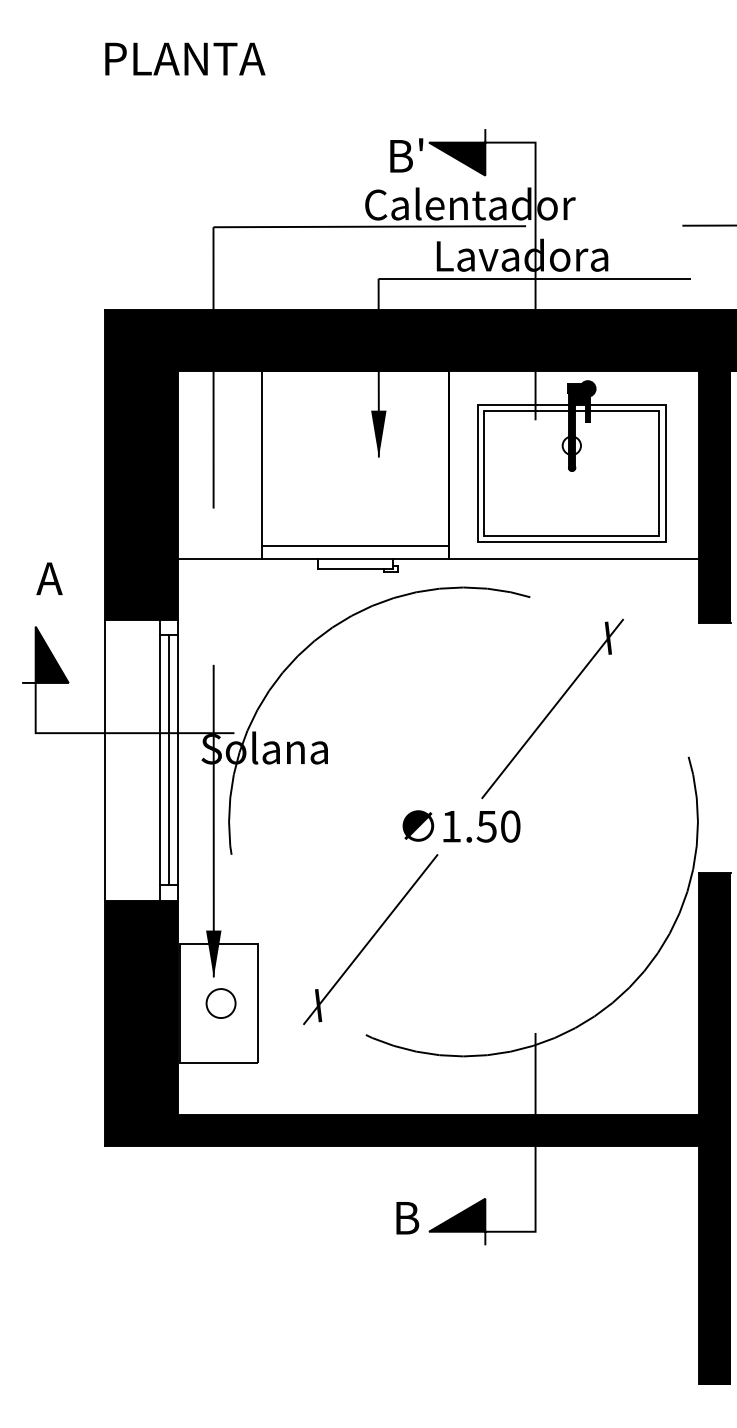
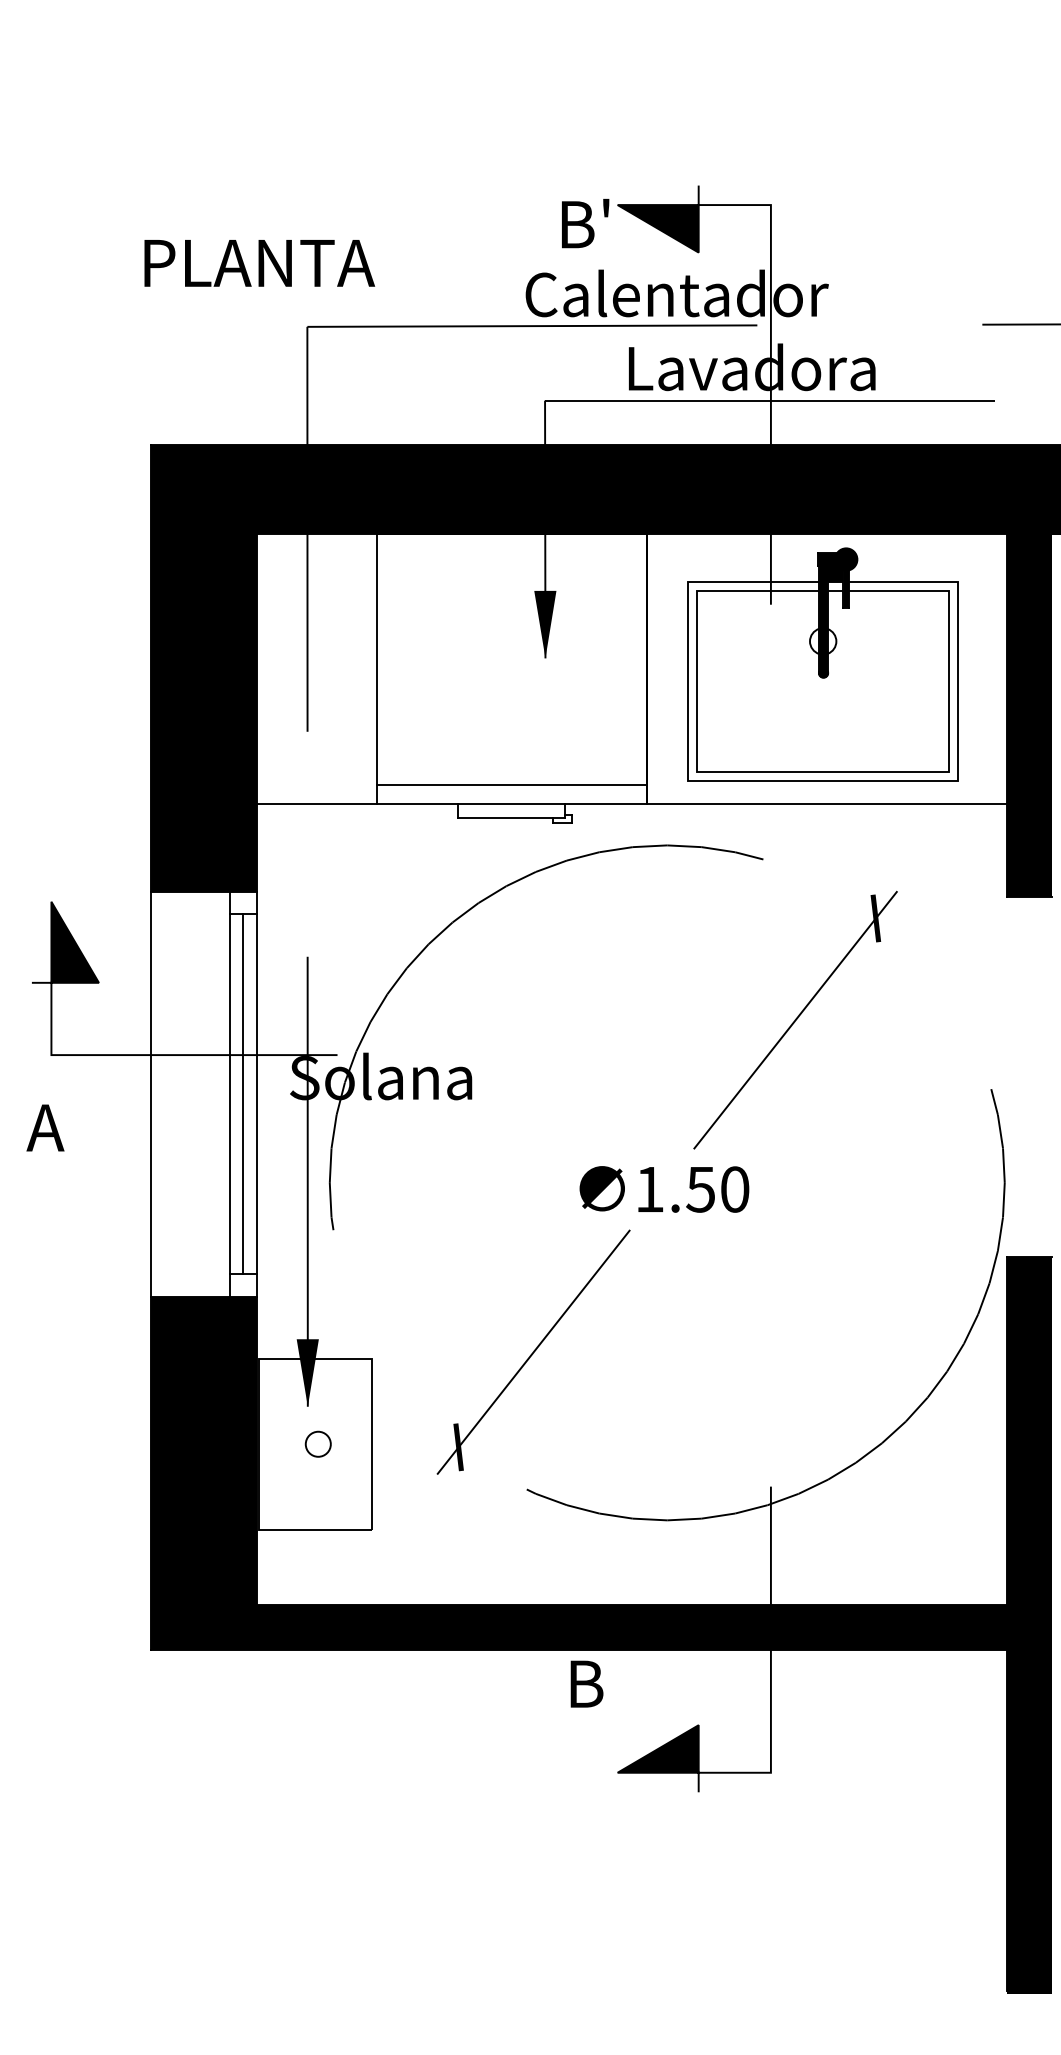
text: (185, 58) -> (259, 262), moved
text: (49, 578) -> (45, 1127), moved
circle: (220, 1003) -> (317, 1444), size x0.6
text: (407, 1218) -> (586, 1684), moved

